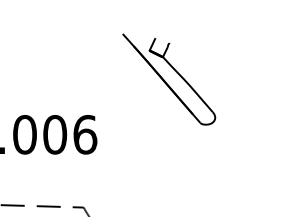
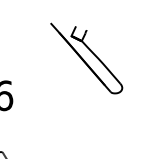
part: (169, 79) -> (86, 58), moved

